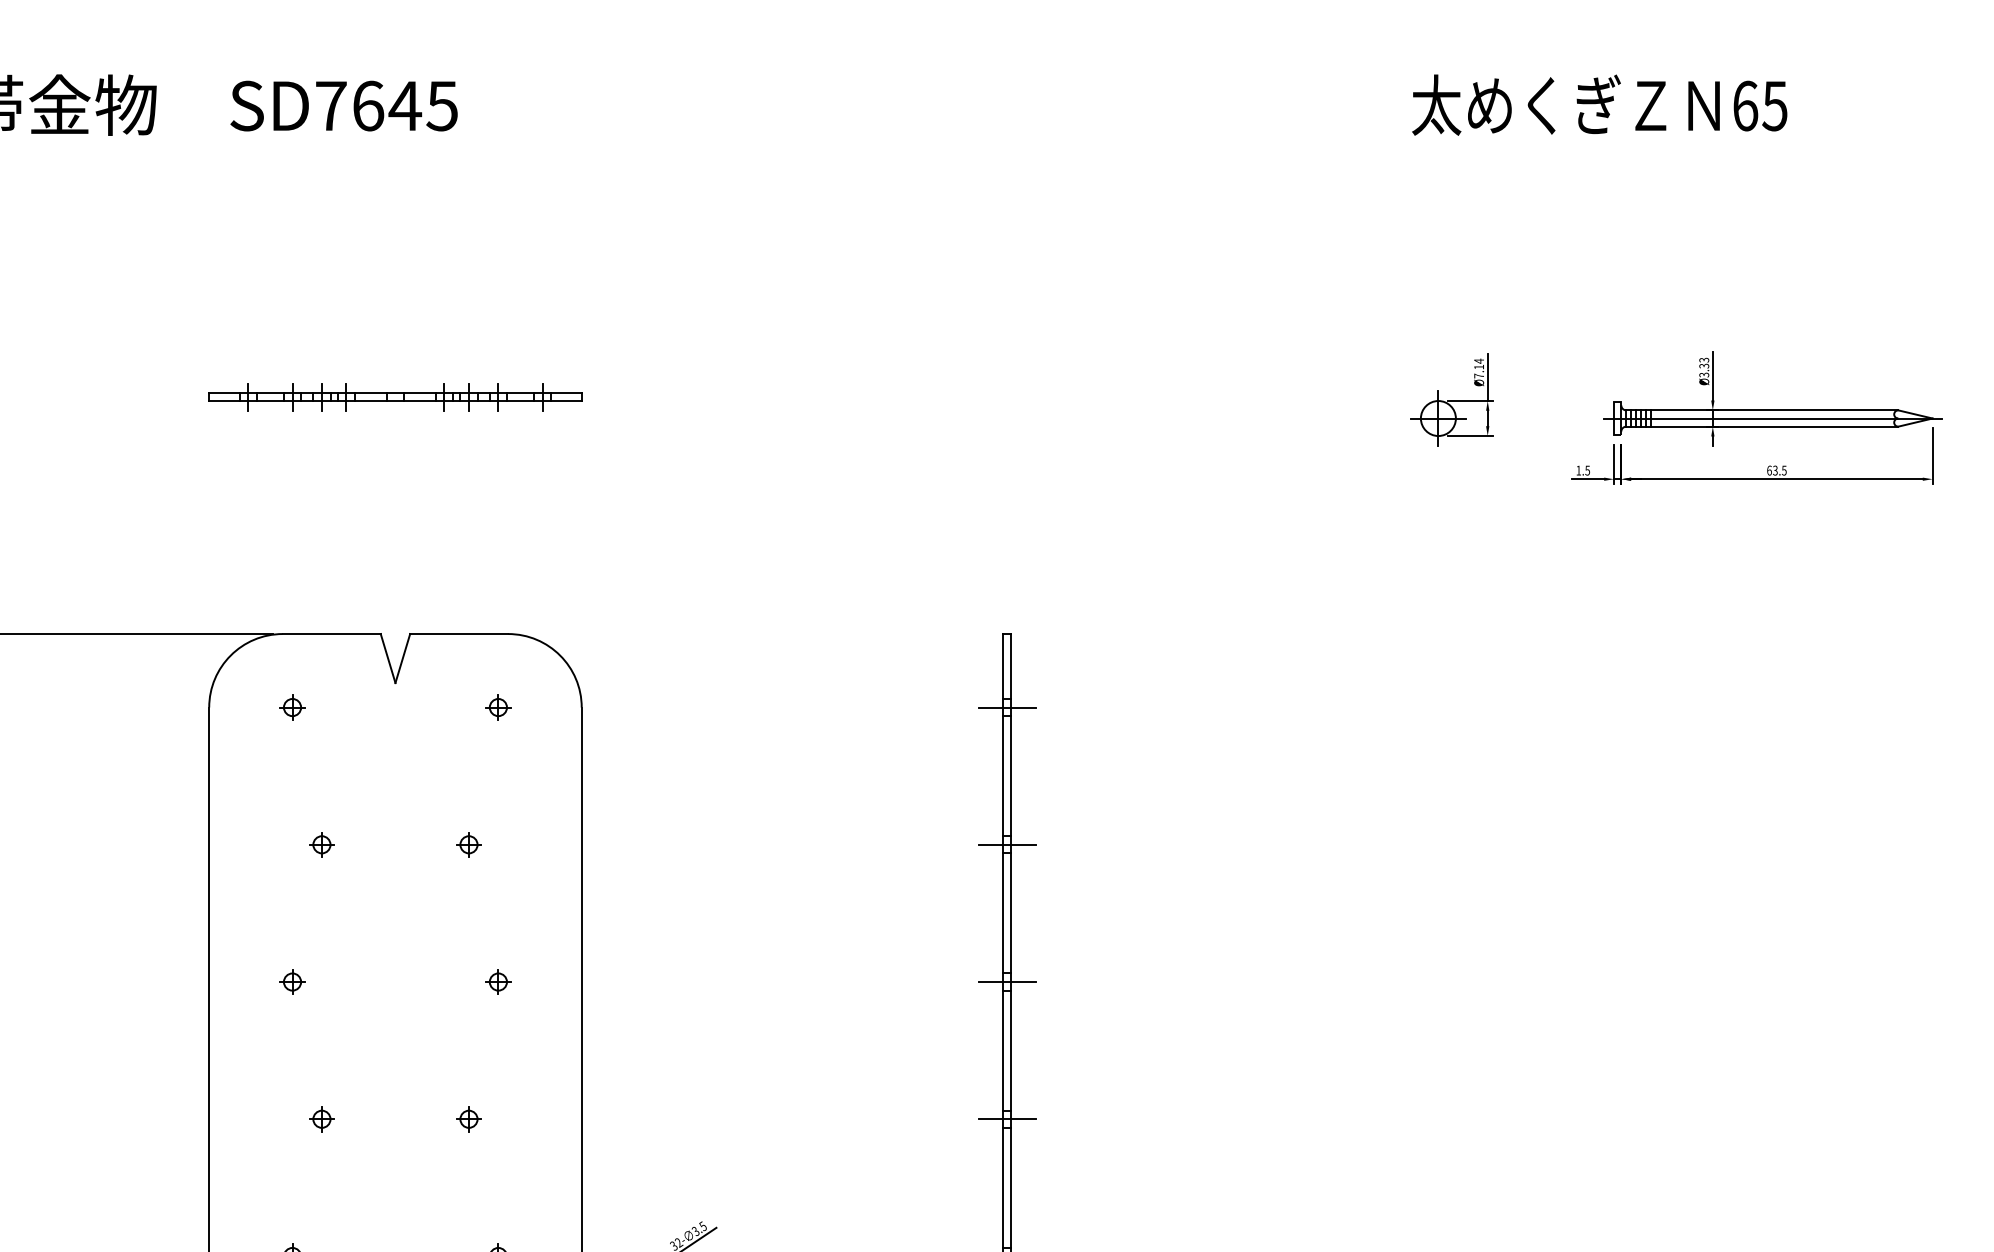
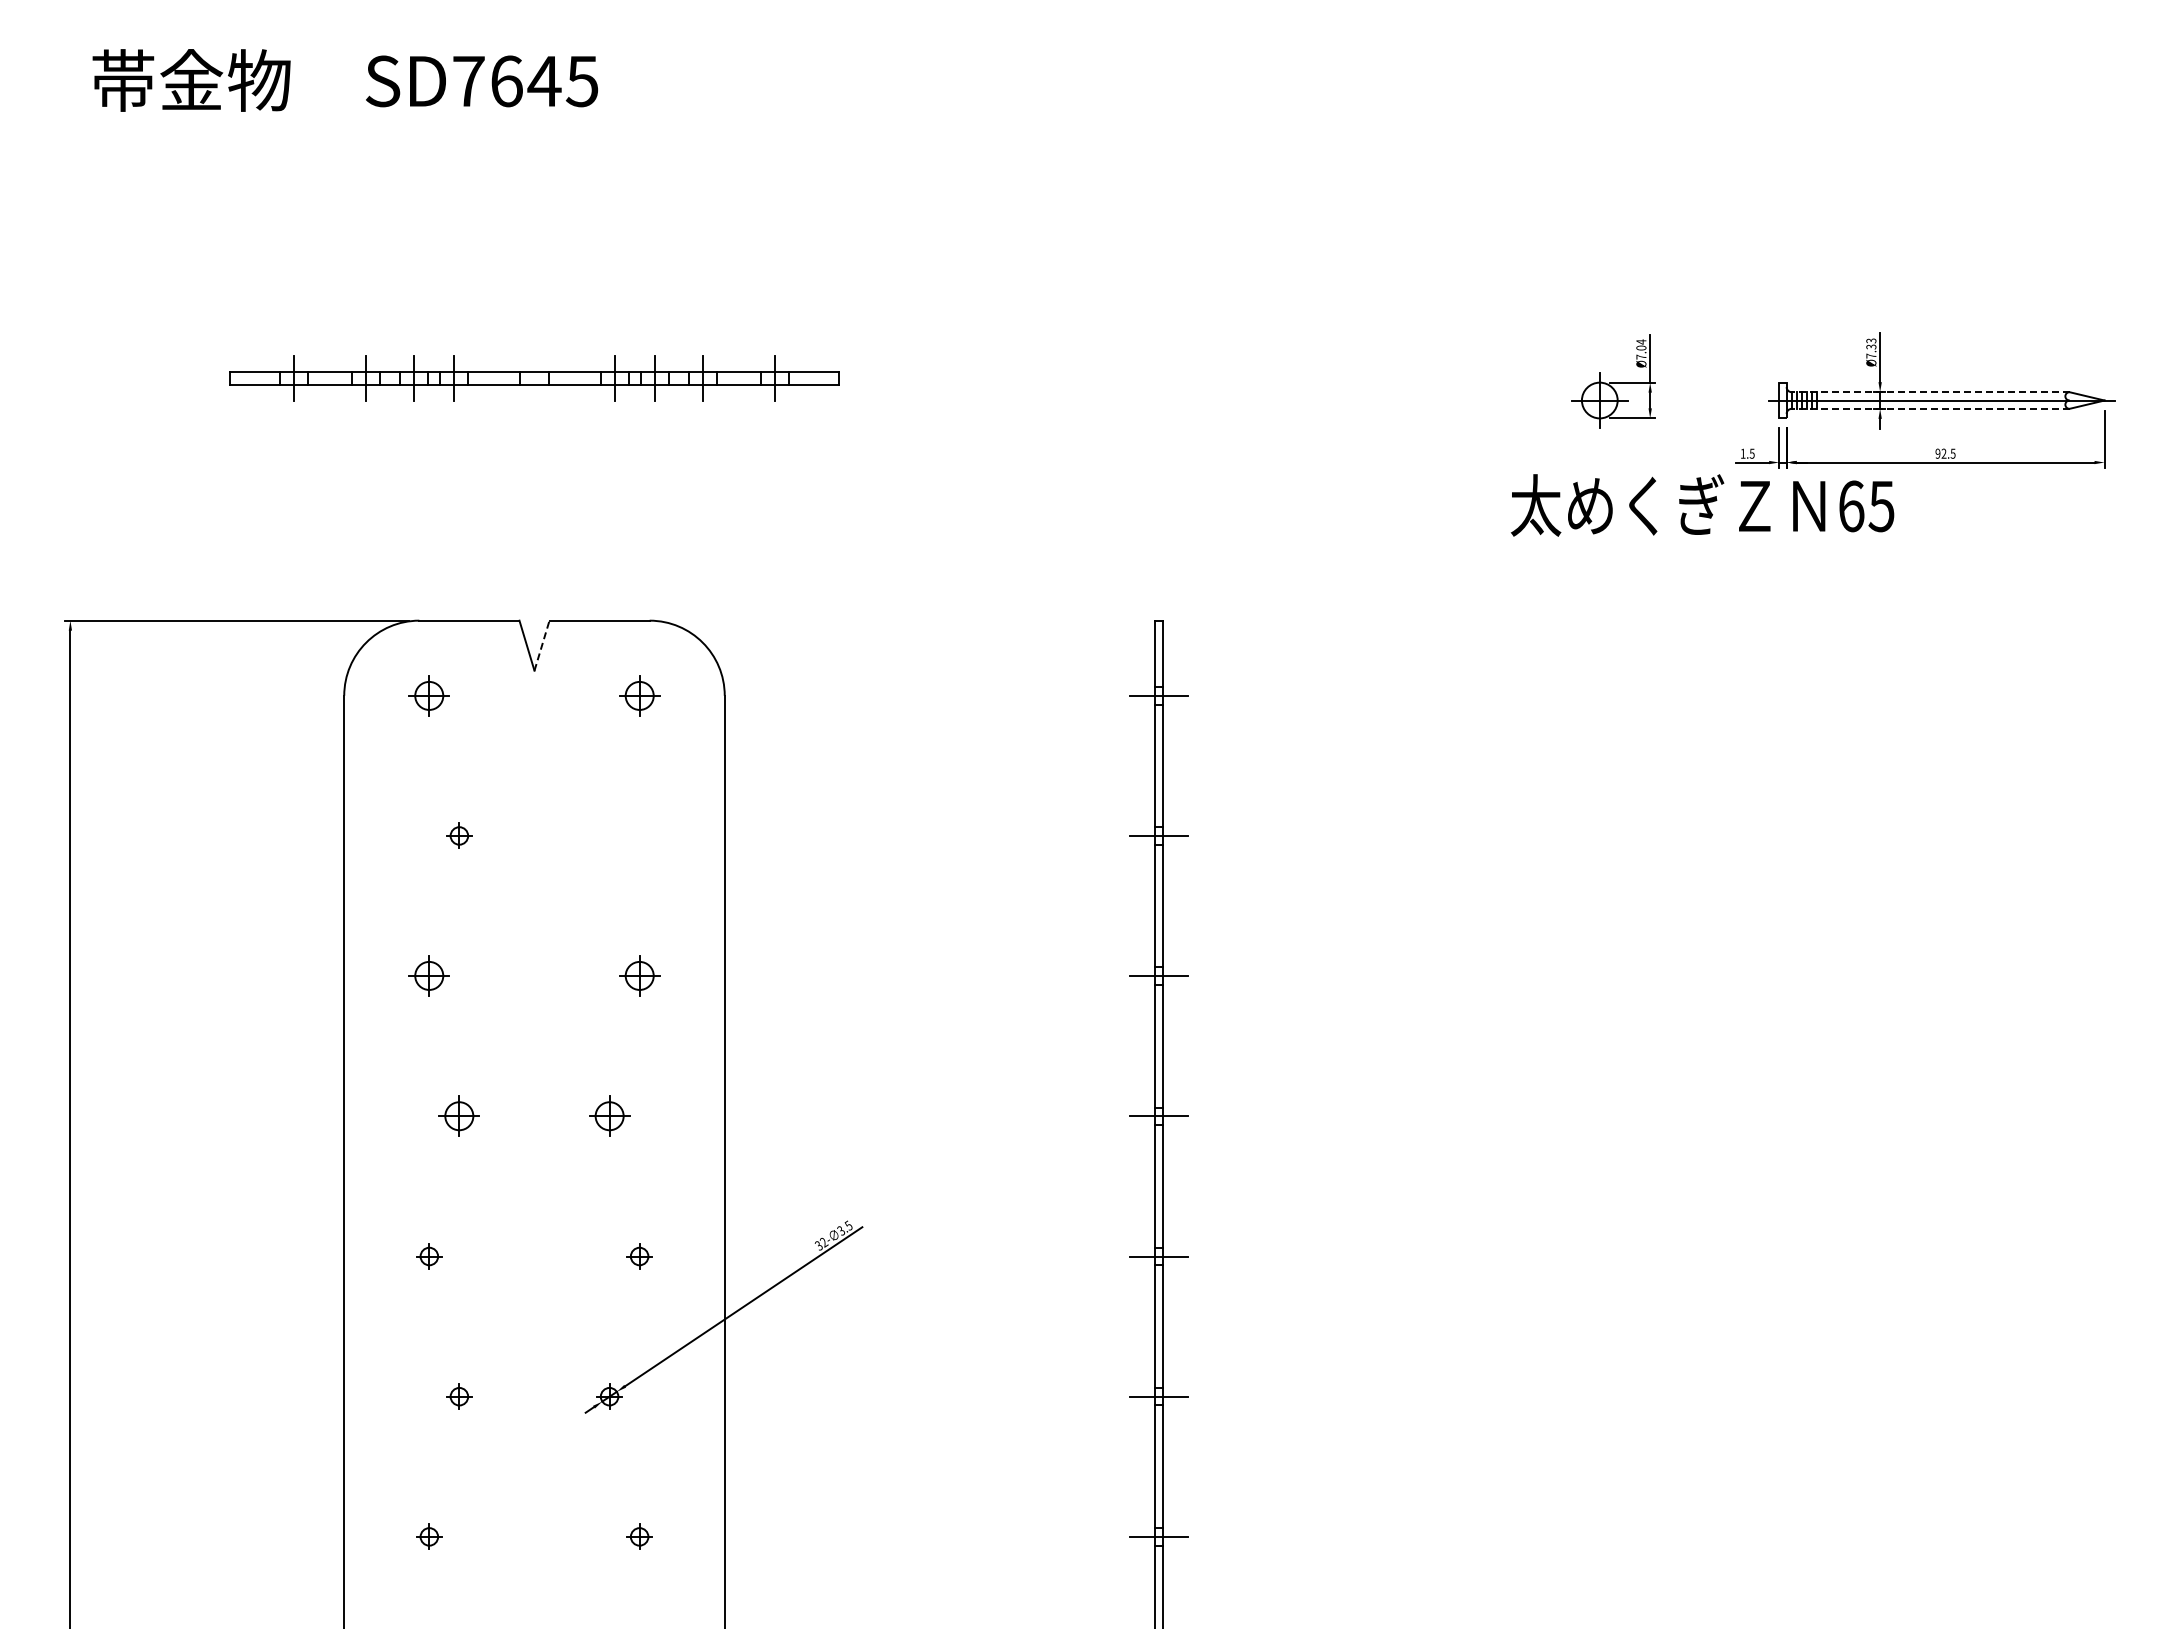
text: (1599, 105) -> (1702, 505), moved
text: (1479, 366) -> (1641, 347), Ø7.14 -> Ø7.04
text: (1704, 374) -> (1871, 355), Ø3.33 -> Ø7.33
part: (395, 396) -> (534, 378), size x1.6
line: (1762, 410) -> (1930, 392), solid -> dashed
line: (1762, 426) -> (1930, 408), solid -> dashed
text: (1771, 470) -> (1940, 453), 63.5 -> 92.5
line: (403, 658) -> (542, 645), solid -> dashed
part: (292, 707) -> (429, 695), size x1.6
part: (498, 707) -> (639, 695), size x1.6
part: (468, 844) -> (609, 835), removed
part: (292, 982) -> (429, 976), size x1.6
part: (498, 982) -> (639, 976), size x1.6
part: (322, 1119) -> (459, 1116), size x1.6
part: (468, 1119) -> (609, 1116), size x1.6

